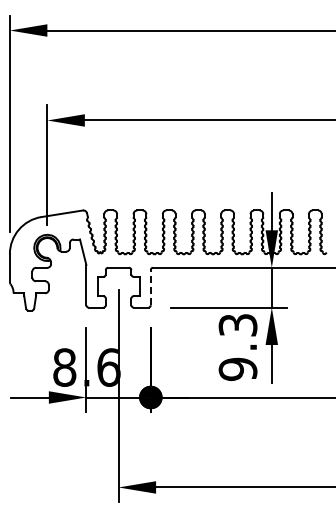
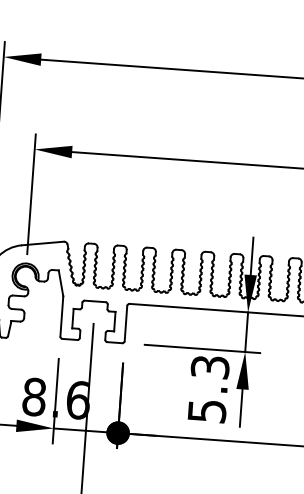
line: (150, 287) -> (125, 323), dashed -> solid
text: (237, 369) -> (206, 411), 9.3 -> 5.3

